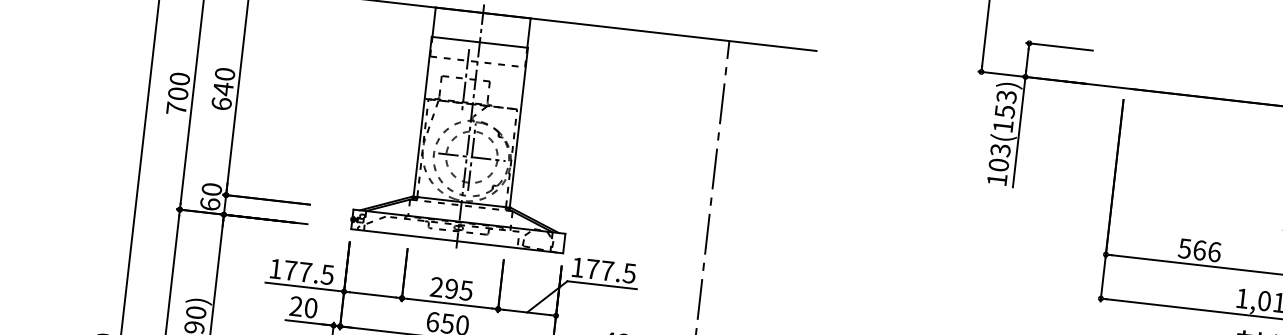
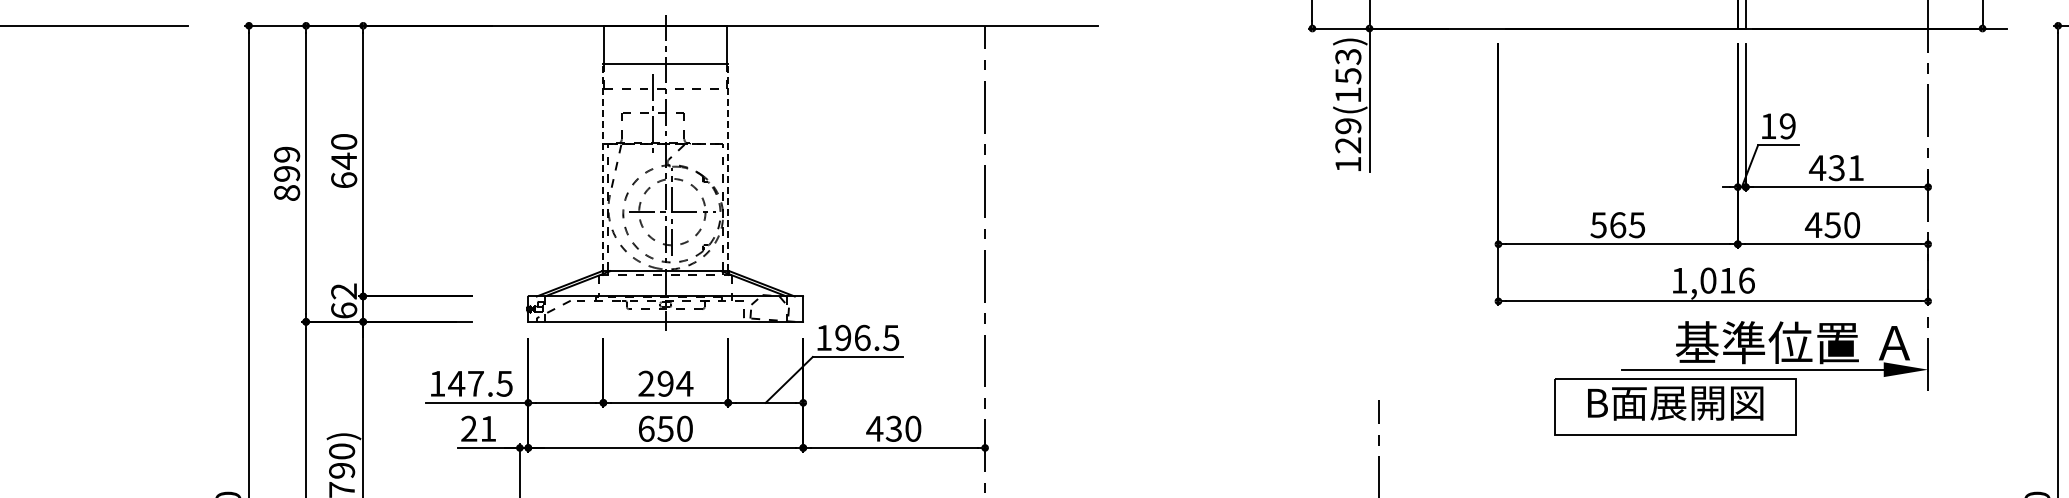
text: (178, 93) -> (287, 173), 700 -> 899
line: (422, 116) -> (603, 167), solid -> dashed
line: (519, 127) -> (728, 167), solid -> dashed
text: (999, 157) -> (1348, 135), 103(153) -> 129(153)
text: (212, 189) -> (344, 291), 60 -> 62
text: (1214, 252) -> (1637, 225), 566 -> 565
text: (599, 269) -> (852, 337), 177.5 -> 196.5
text: (290, 270) -> (456, 383), 177.5 -> 147.5
text: (466, 290) -> (684, 383), 295 -> 294
text: (311, 307) -> (488, 428), 20 -> 21

